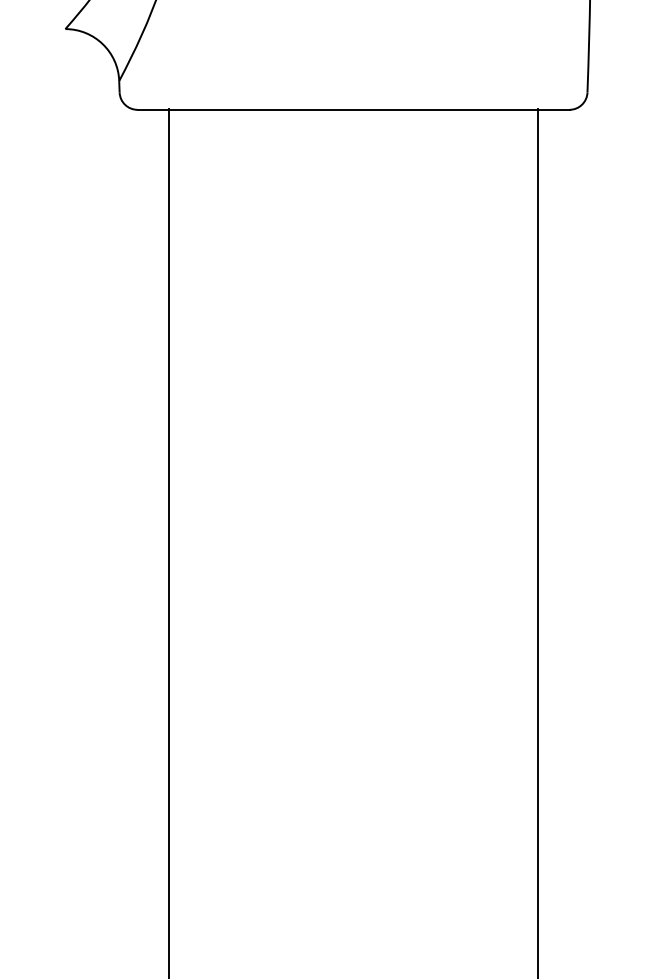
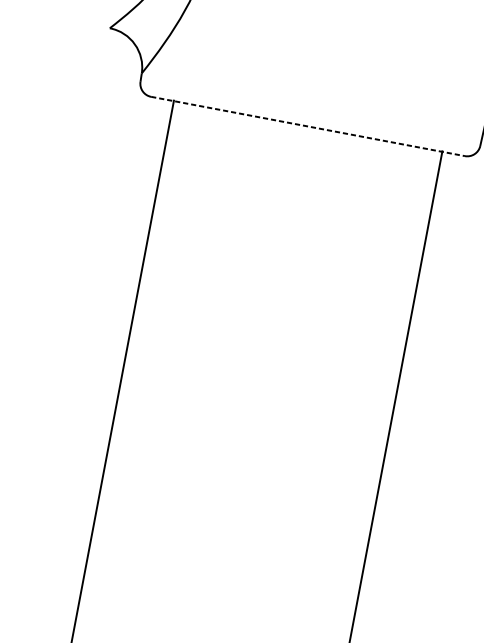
line: (353, 109) -> (308, 126), solid -> dashed

